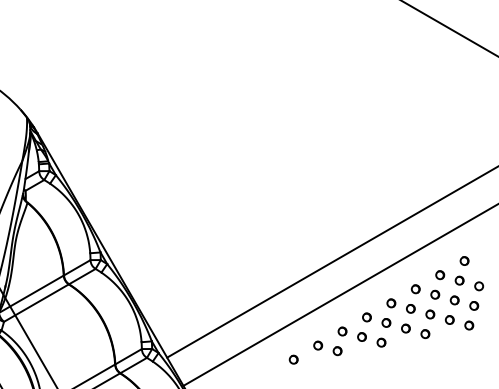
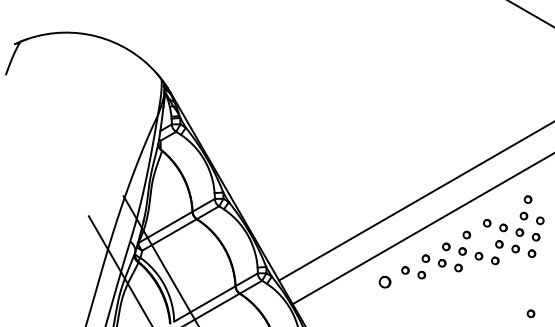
part: (439, 275) -> (507, 211), removed
part: (410, 308) -> (482, 239), removed
part: (293, 359) -> (384, 282), size x1.6

